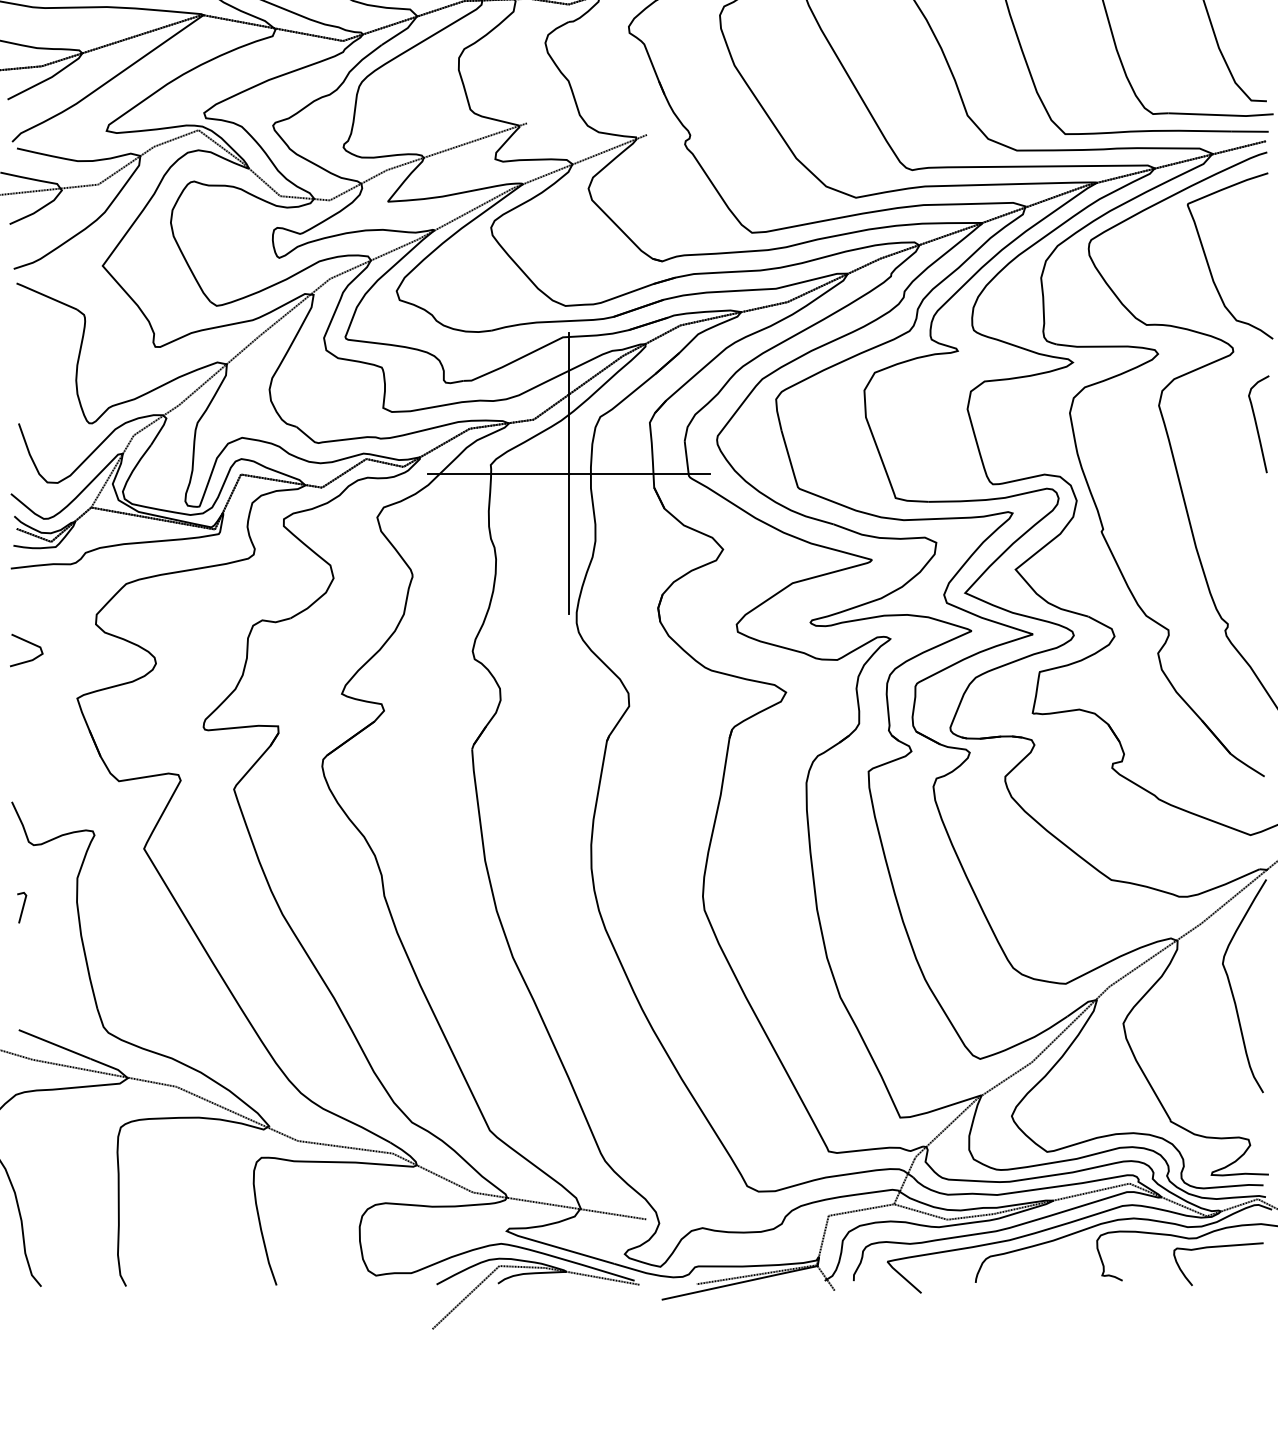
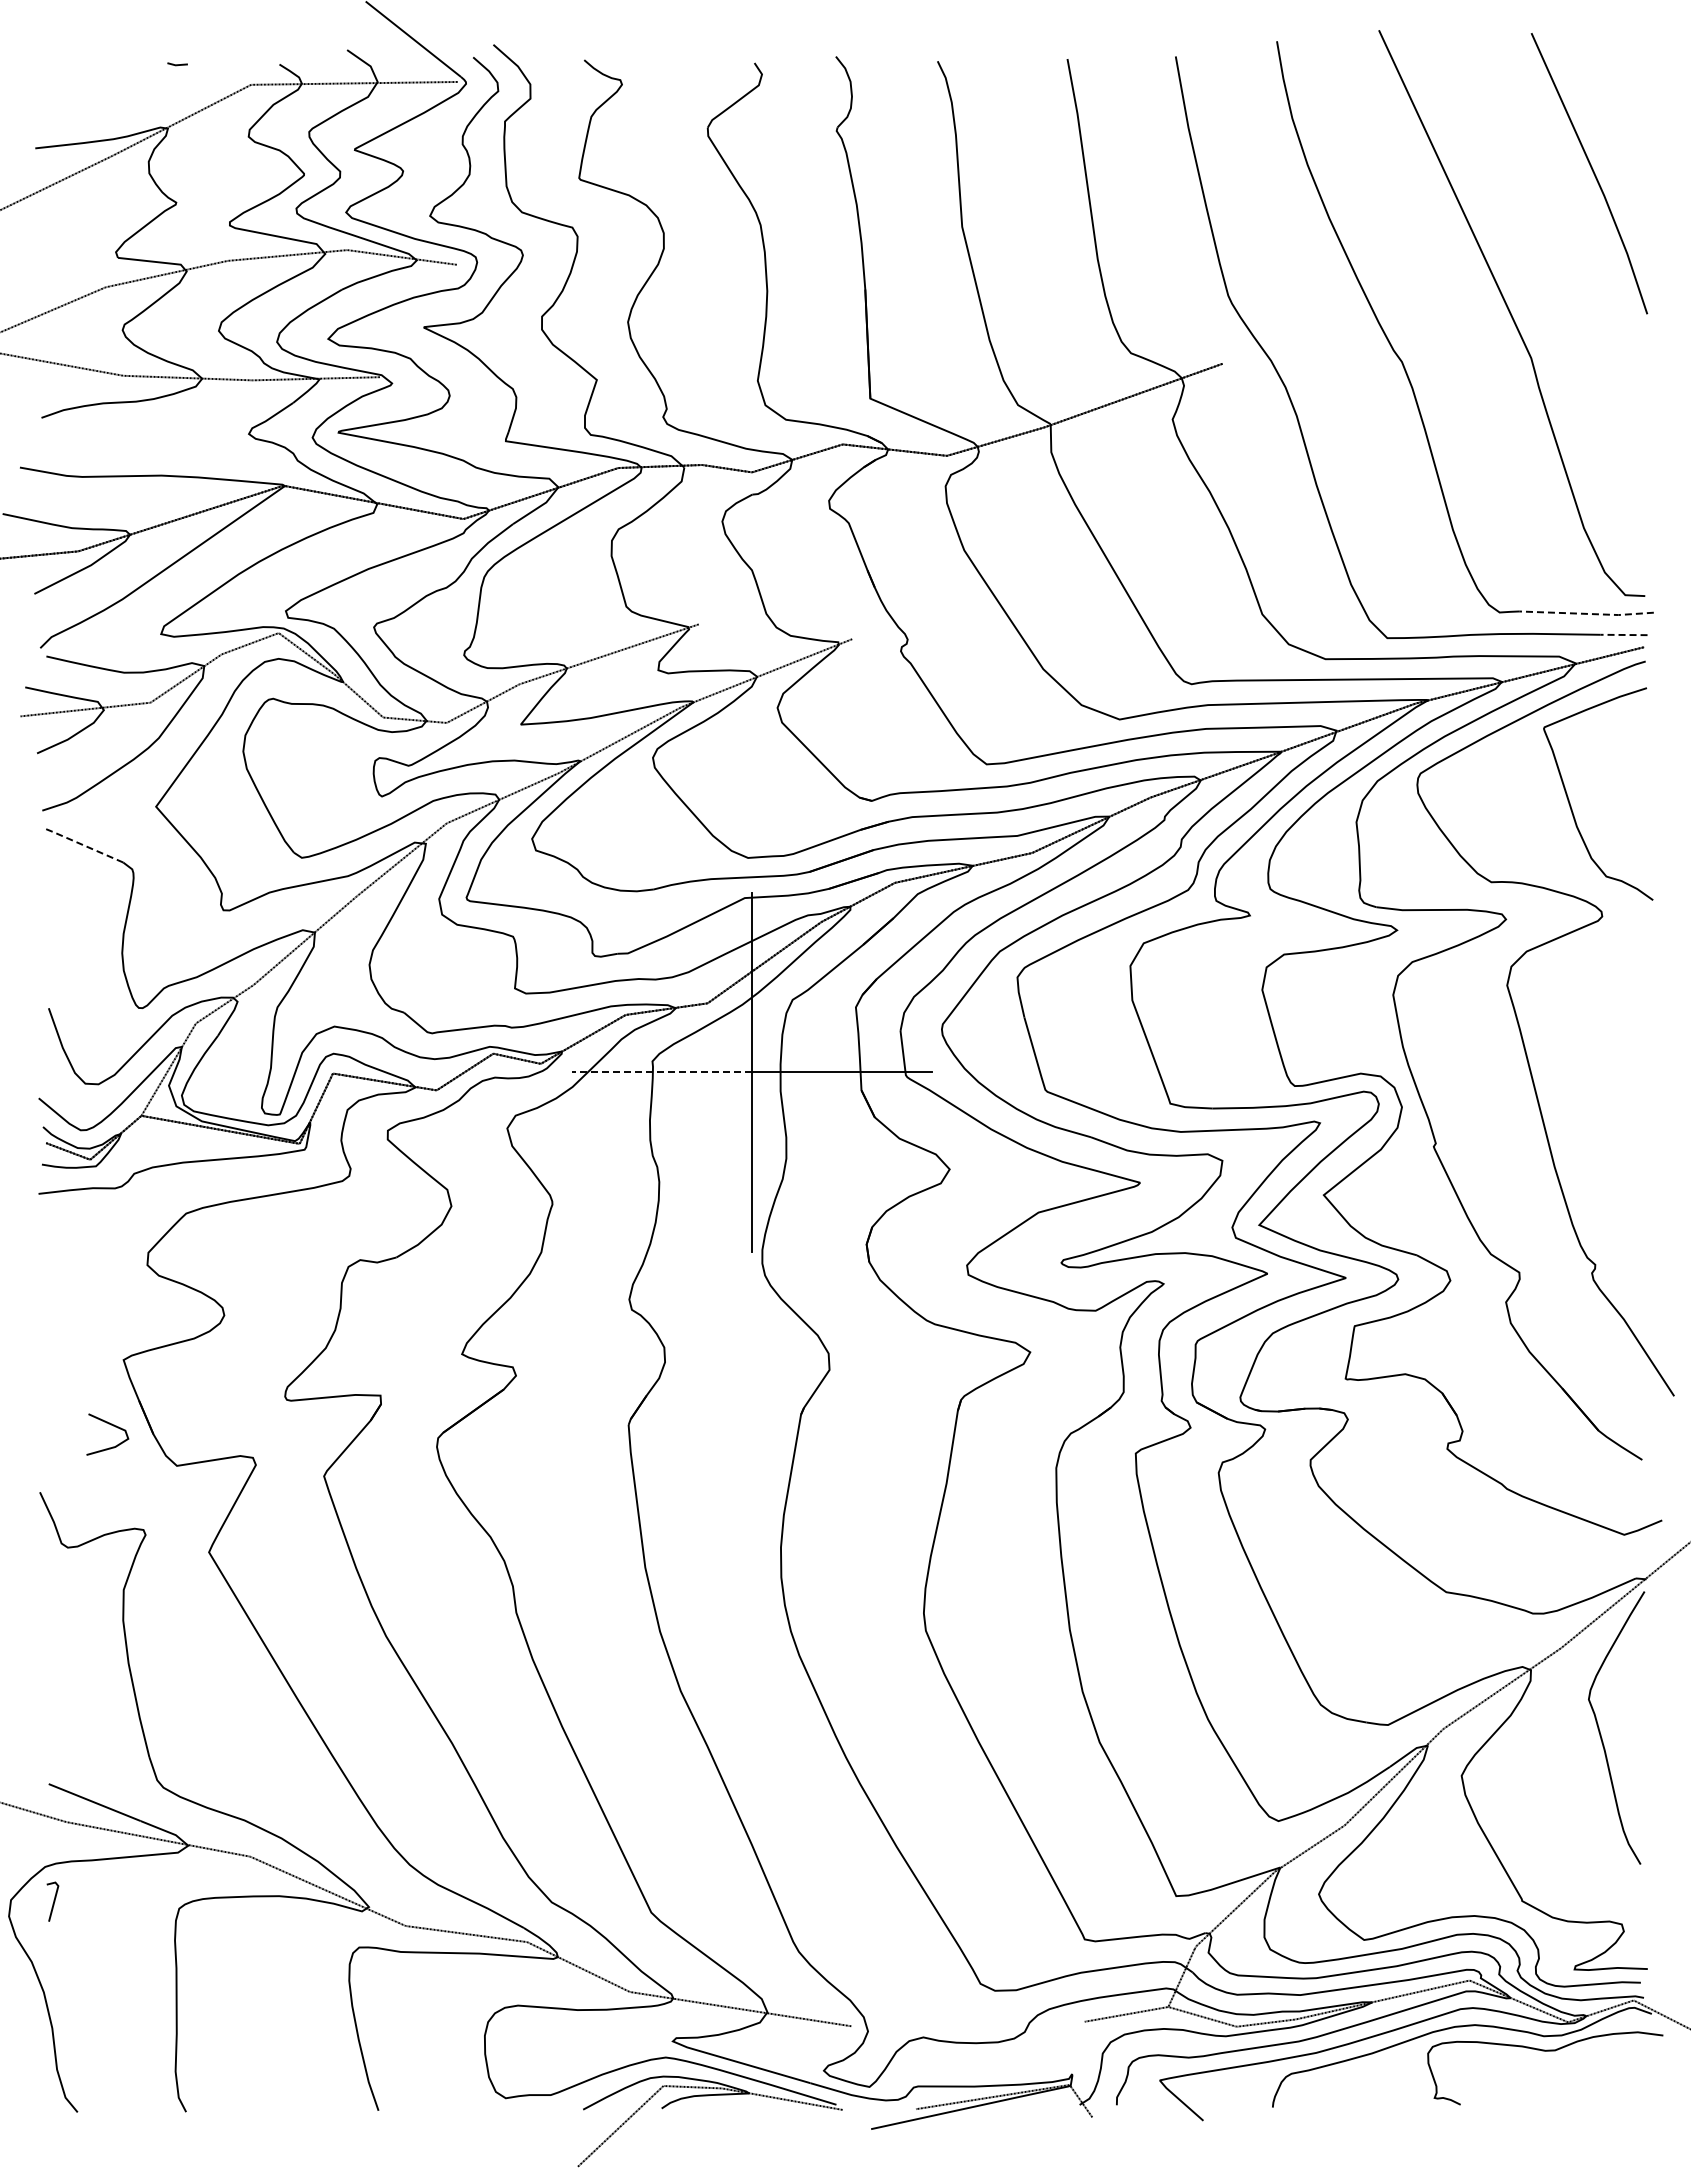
line: (1221, 114) -> (1586, 613), solid -> dashed
line: (1249, 131) -> (1623, 634), solid -> dashed
line: (45, 296) -> (83, 845), solid -> dashed
curve: (1256, 423) -> (1632, 1008), removed
line: (497, 473) -> (661, 1072), solid -> dashed
line: (29, 643) -> (111, 1425), moved
line: (22, 907) -> (53, 1901), moved
line: (822, 1239) -> (1076, 2052), removed
curve: (1216, 1247) -> (1580, 2062), removed

